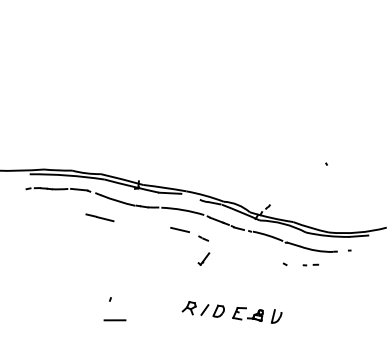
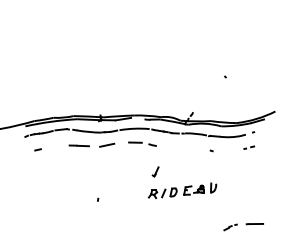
line: (39, 210) -> (37, 149), added
part: (203, 258) -> (155, 171), moved
part: (309, 264) -> (248, 147), moved
line: (115, 319) -> (107, 144), moved

